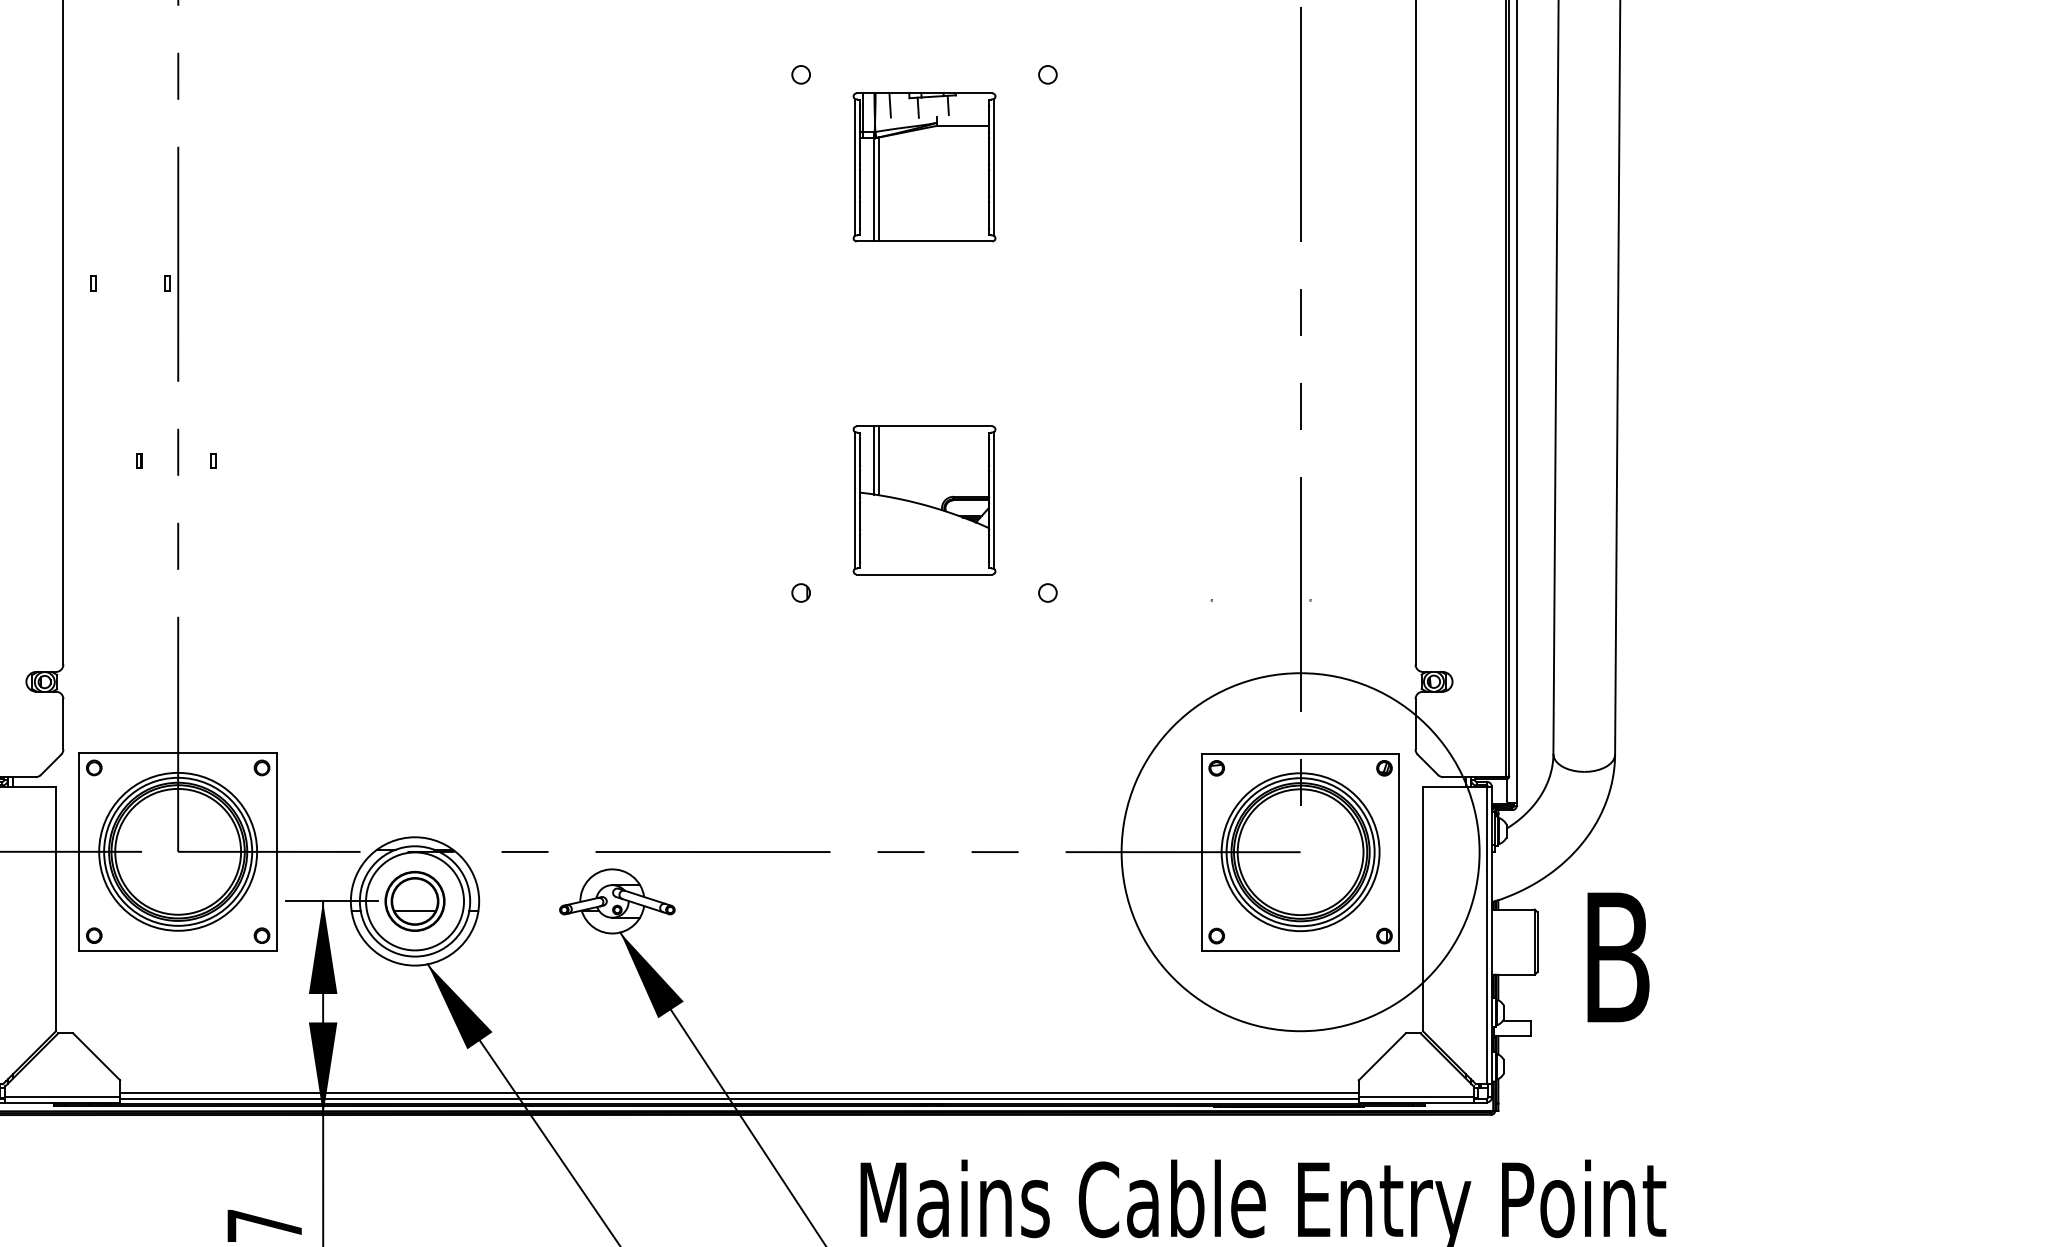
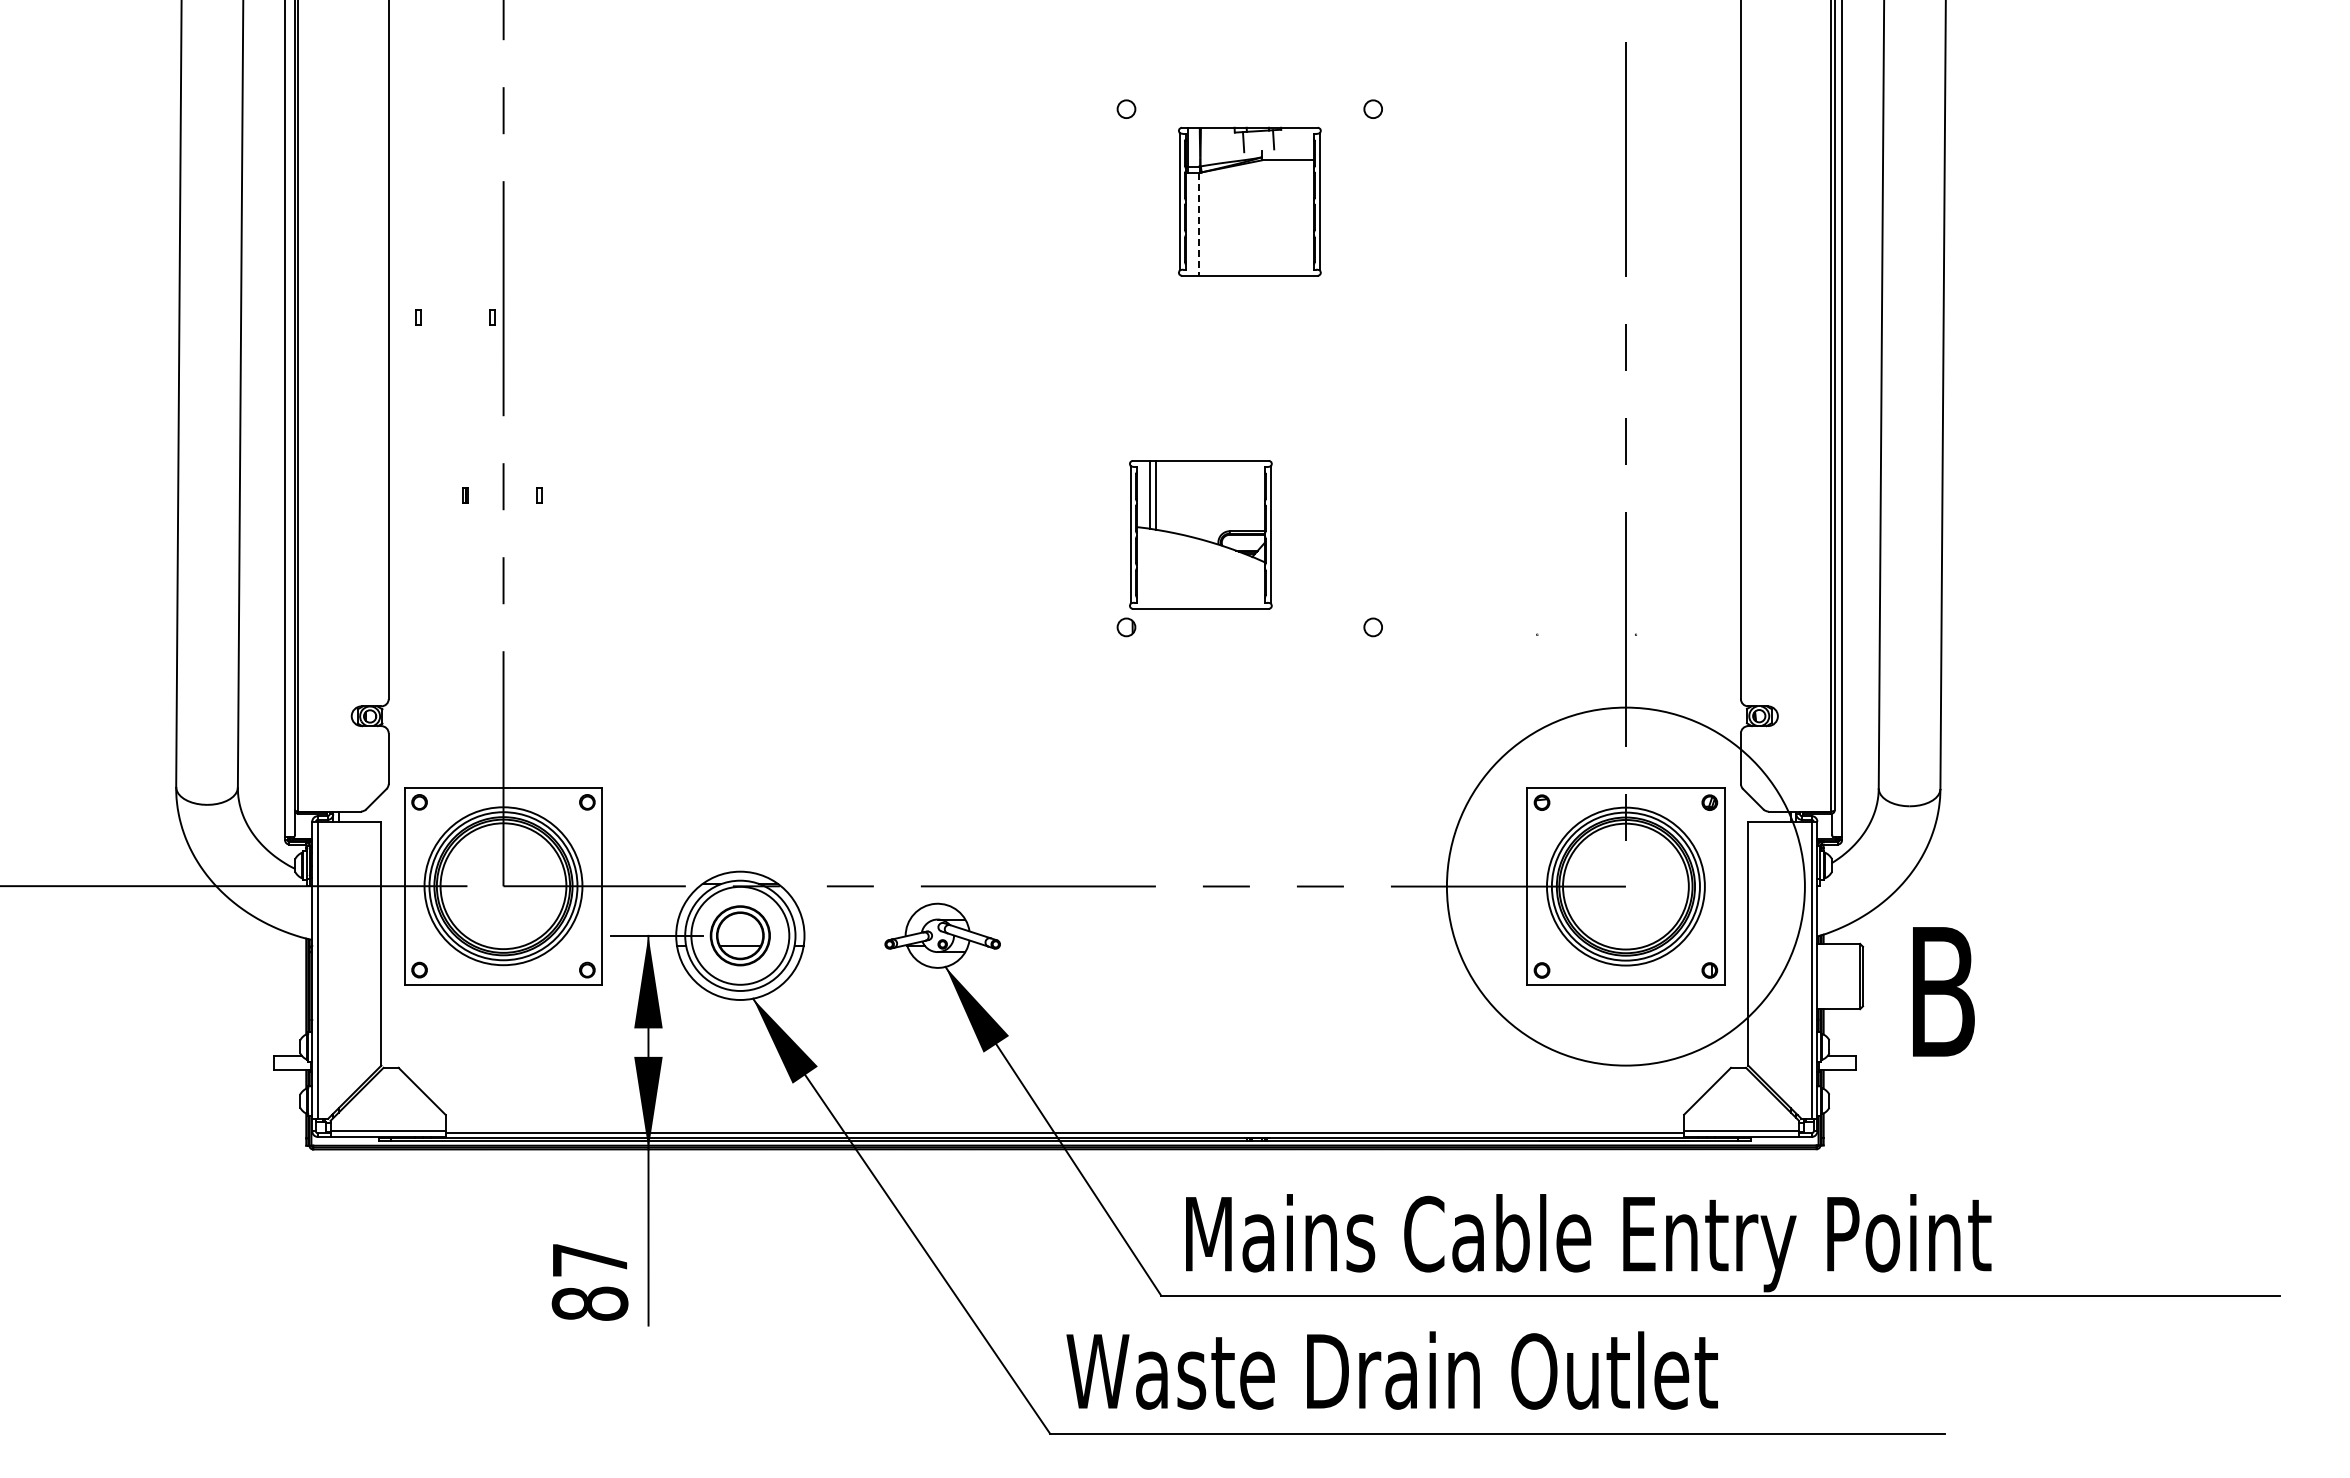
line: (890, 105) -> (1215, 139), removed
line: (879, 189) -> (1204, 223), removed
line: (874, 190) -> (1199, 224), solid -> dashed
part: (924, 500) -> (1200, 534), moved
line: (739, 1093) -> (1064, 1127), removed

